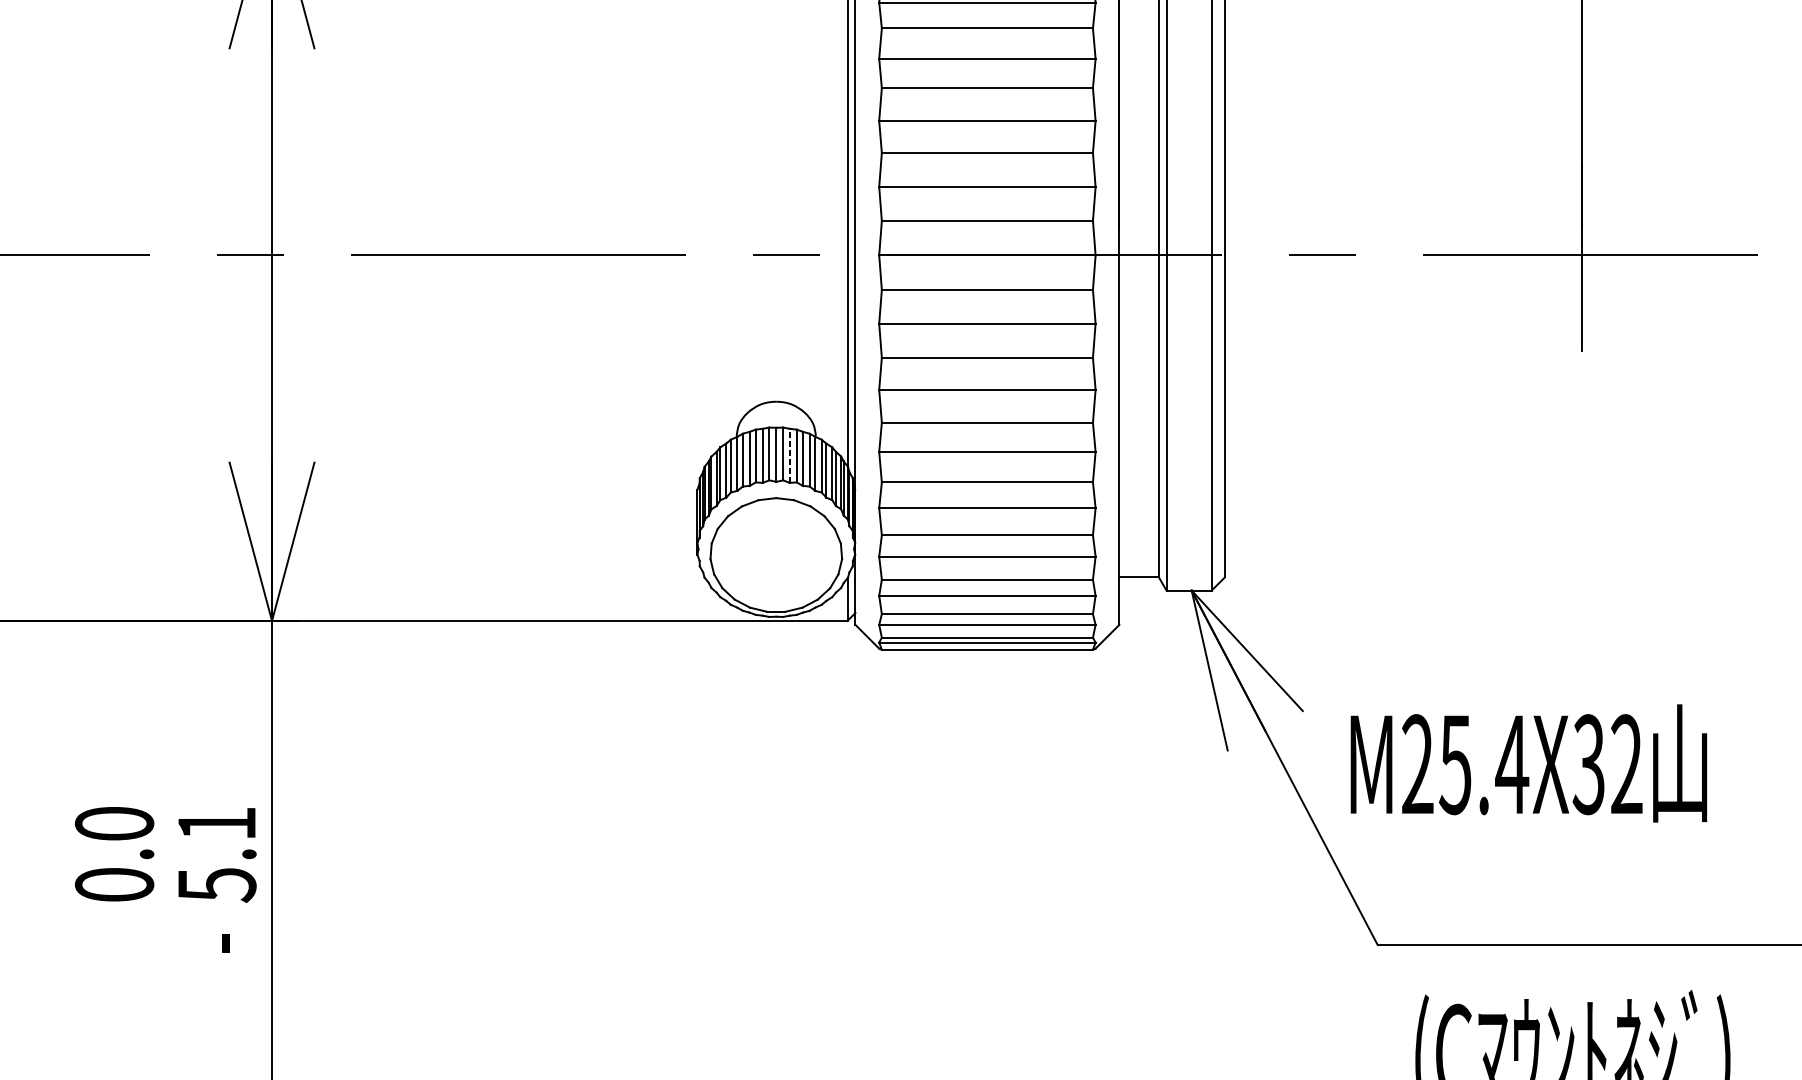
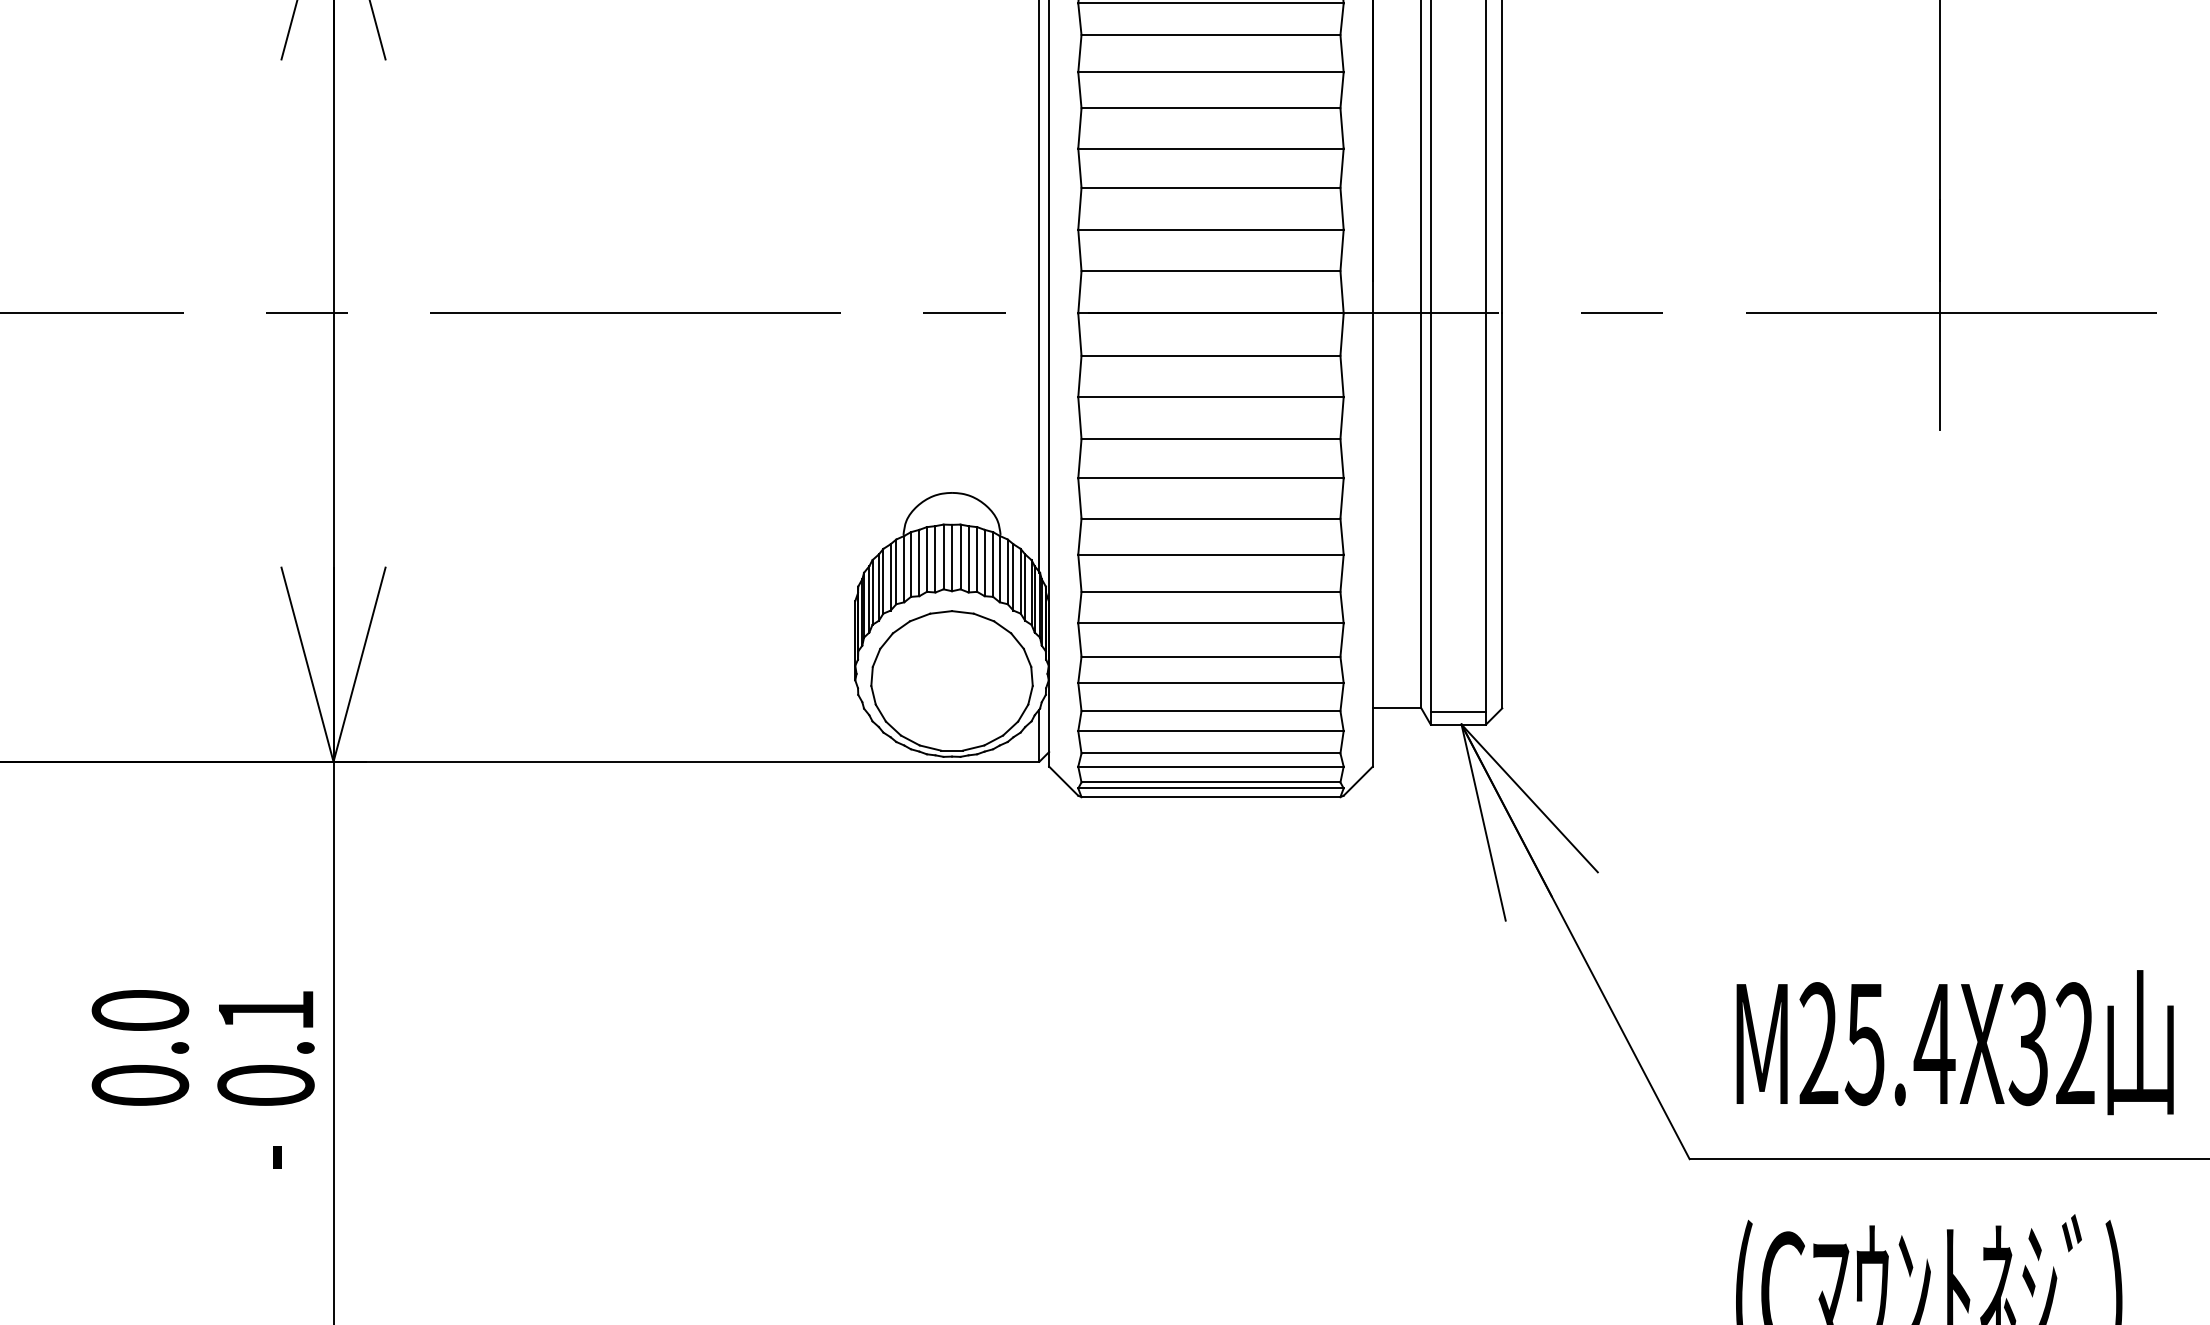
line: (789, 455) -> (968, 558), dashed -> solid
line: (1189, 579) -> (1458, 711), added
text: (1528, 763) -> (1954, 1042), moved
text: (216, 884) -> (265, 1085), 5.1 -> 0.1

